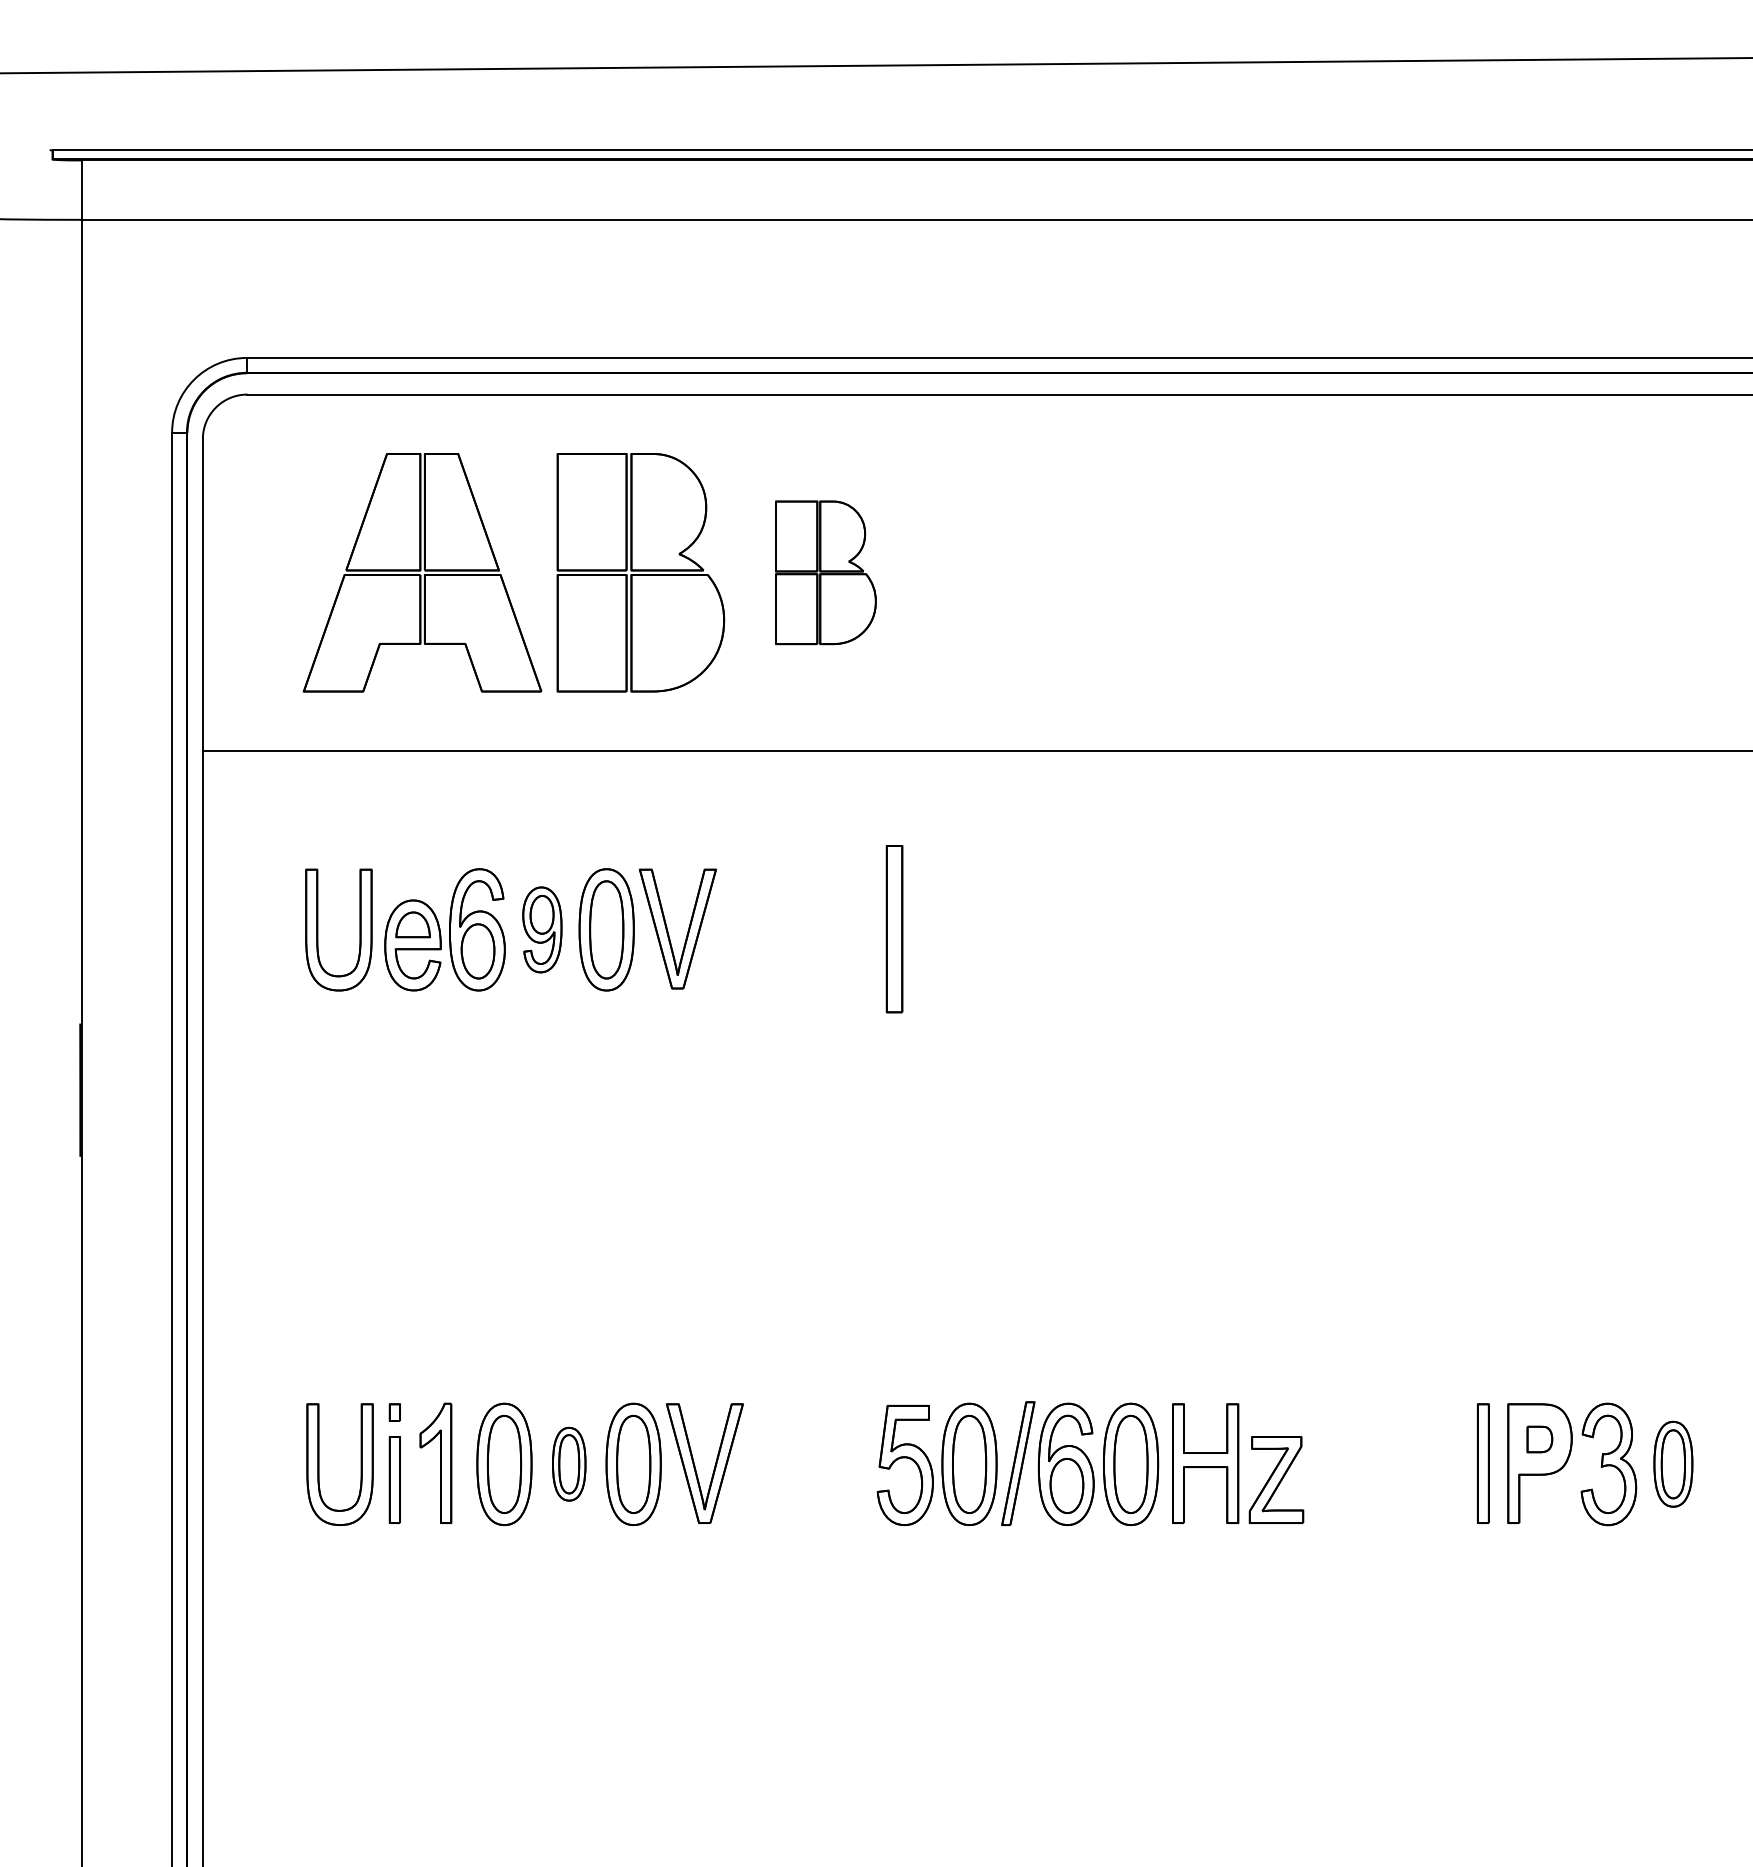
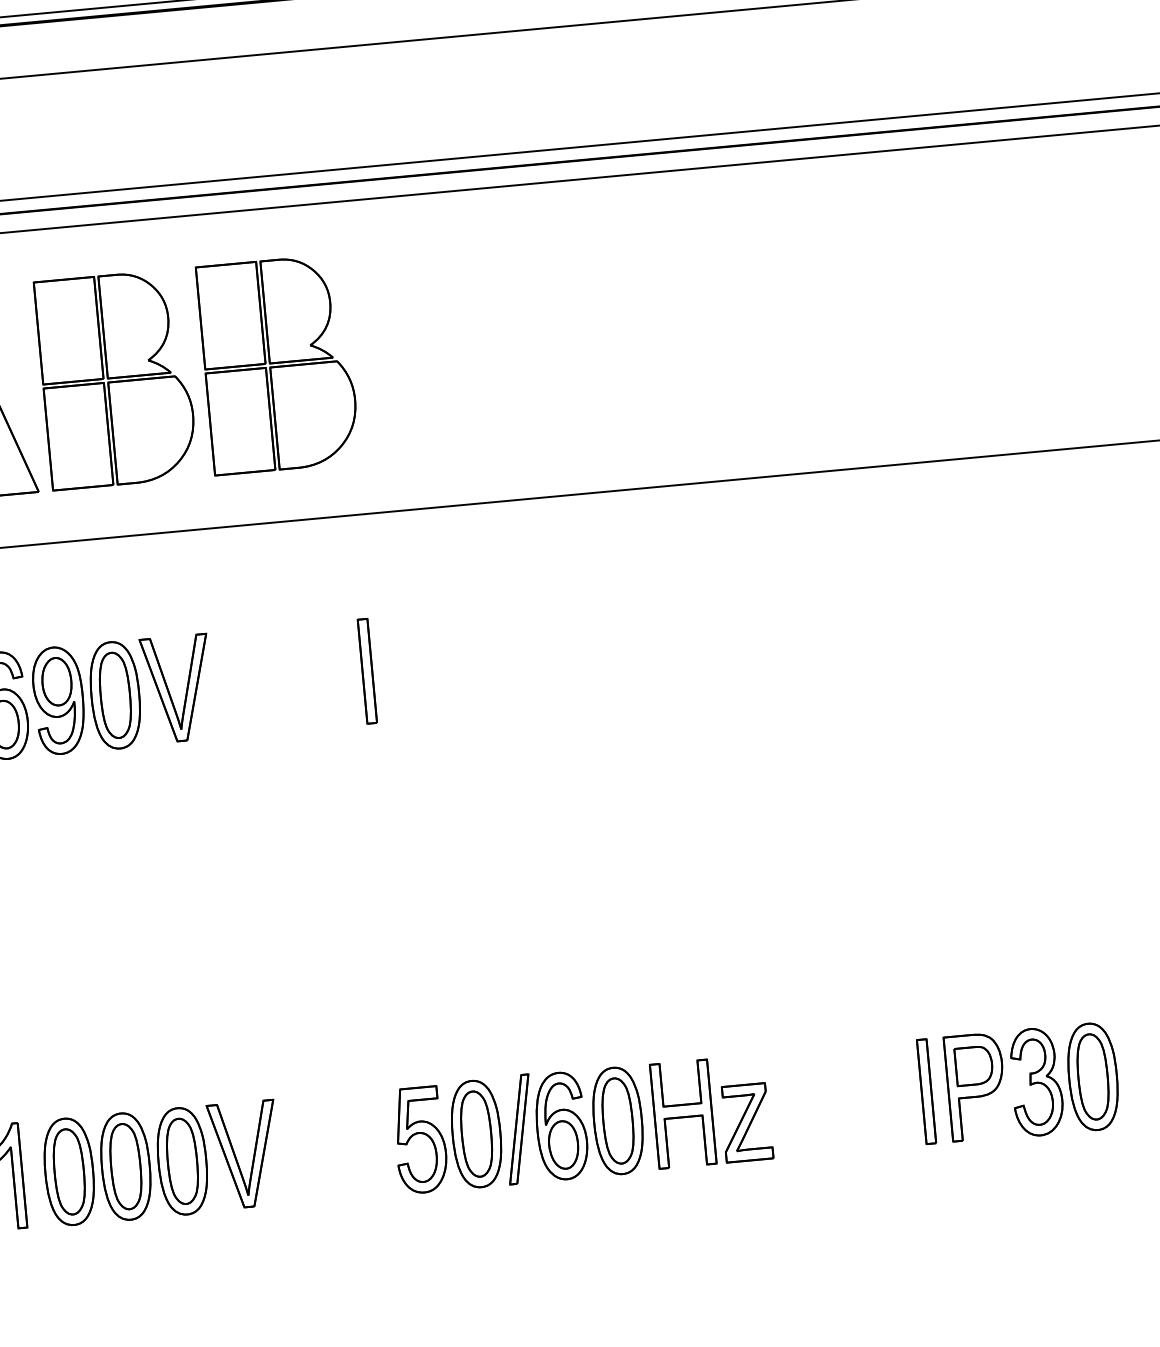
part: (825, 572) -> (277, 364), size x1.67
part: (894, 928) -> (367, 670), size x0.71
part: (542, 929) -> (59, 700), size x1.43
part: (1539, 1439) -> (973, 1065), size x1.67
part: (569, 1463) -> (126, 1165), size x1.67
part: (1673, 1463) -> (1093, 1076), size x1.43

